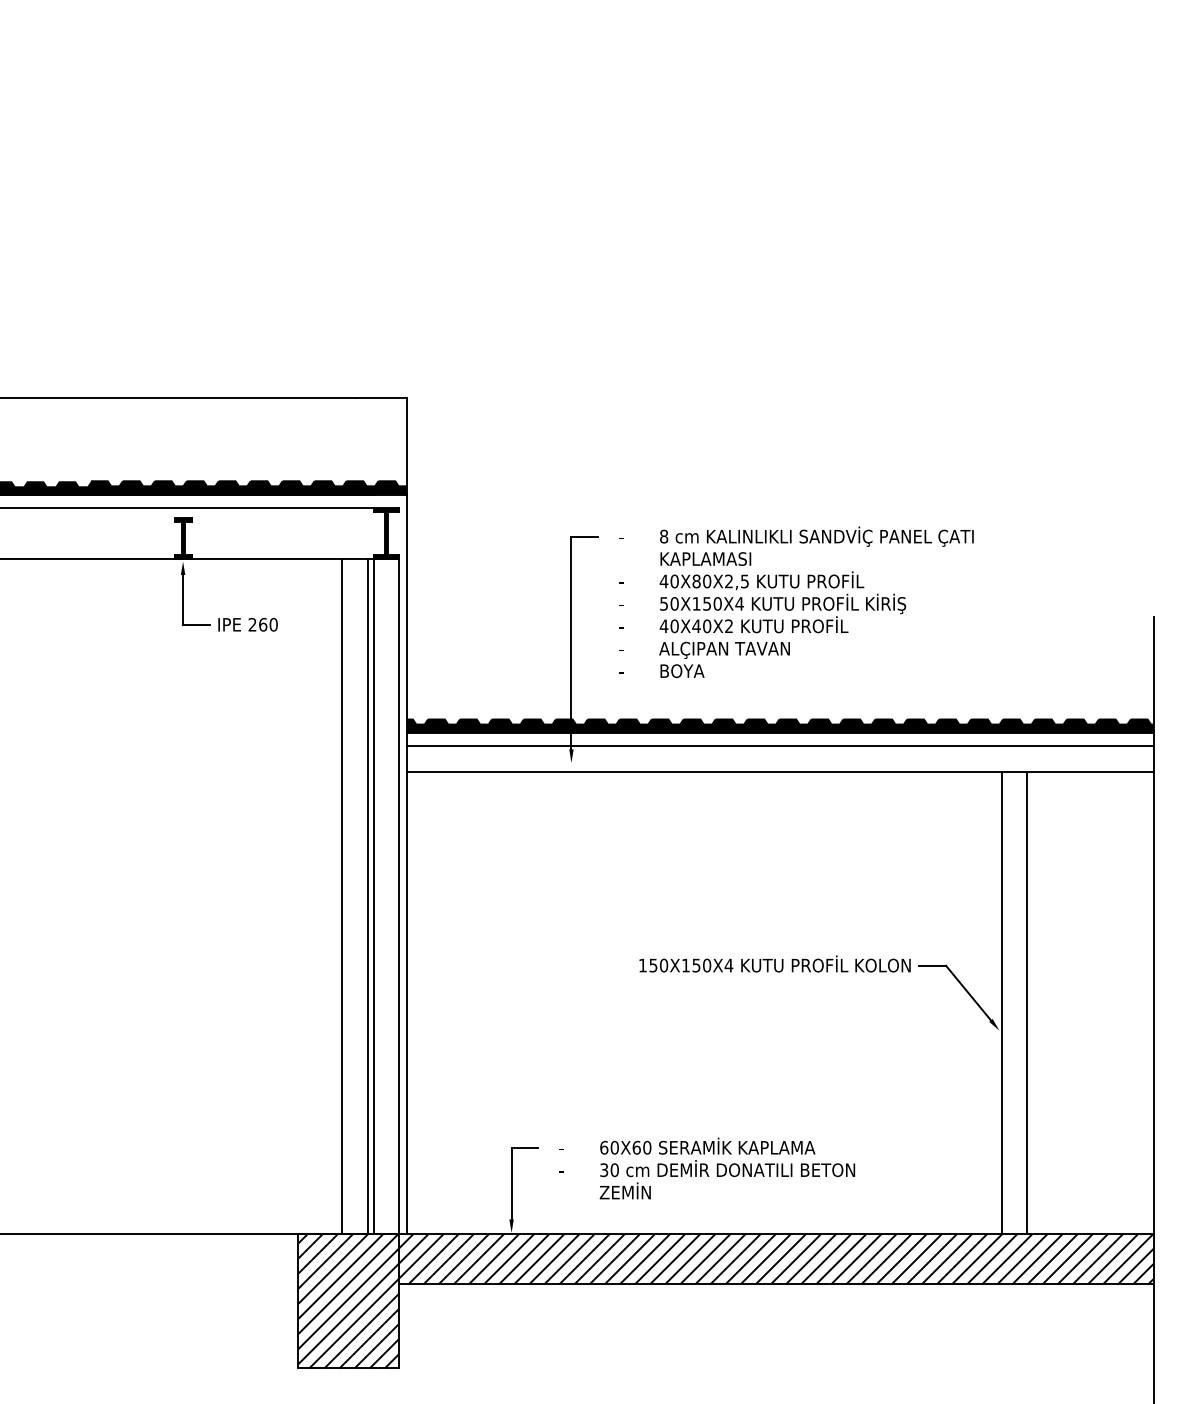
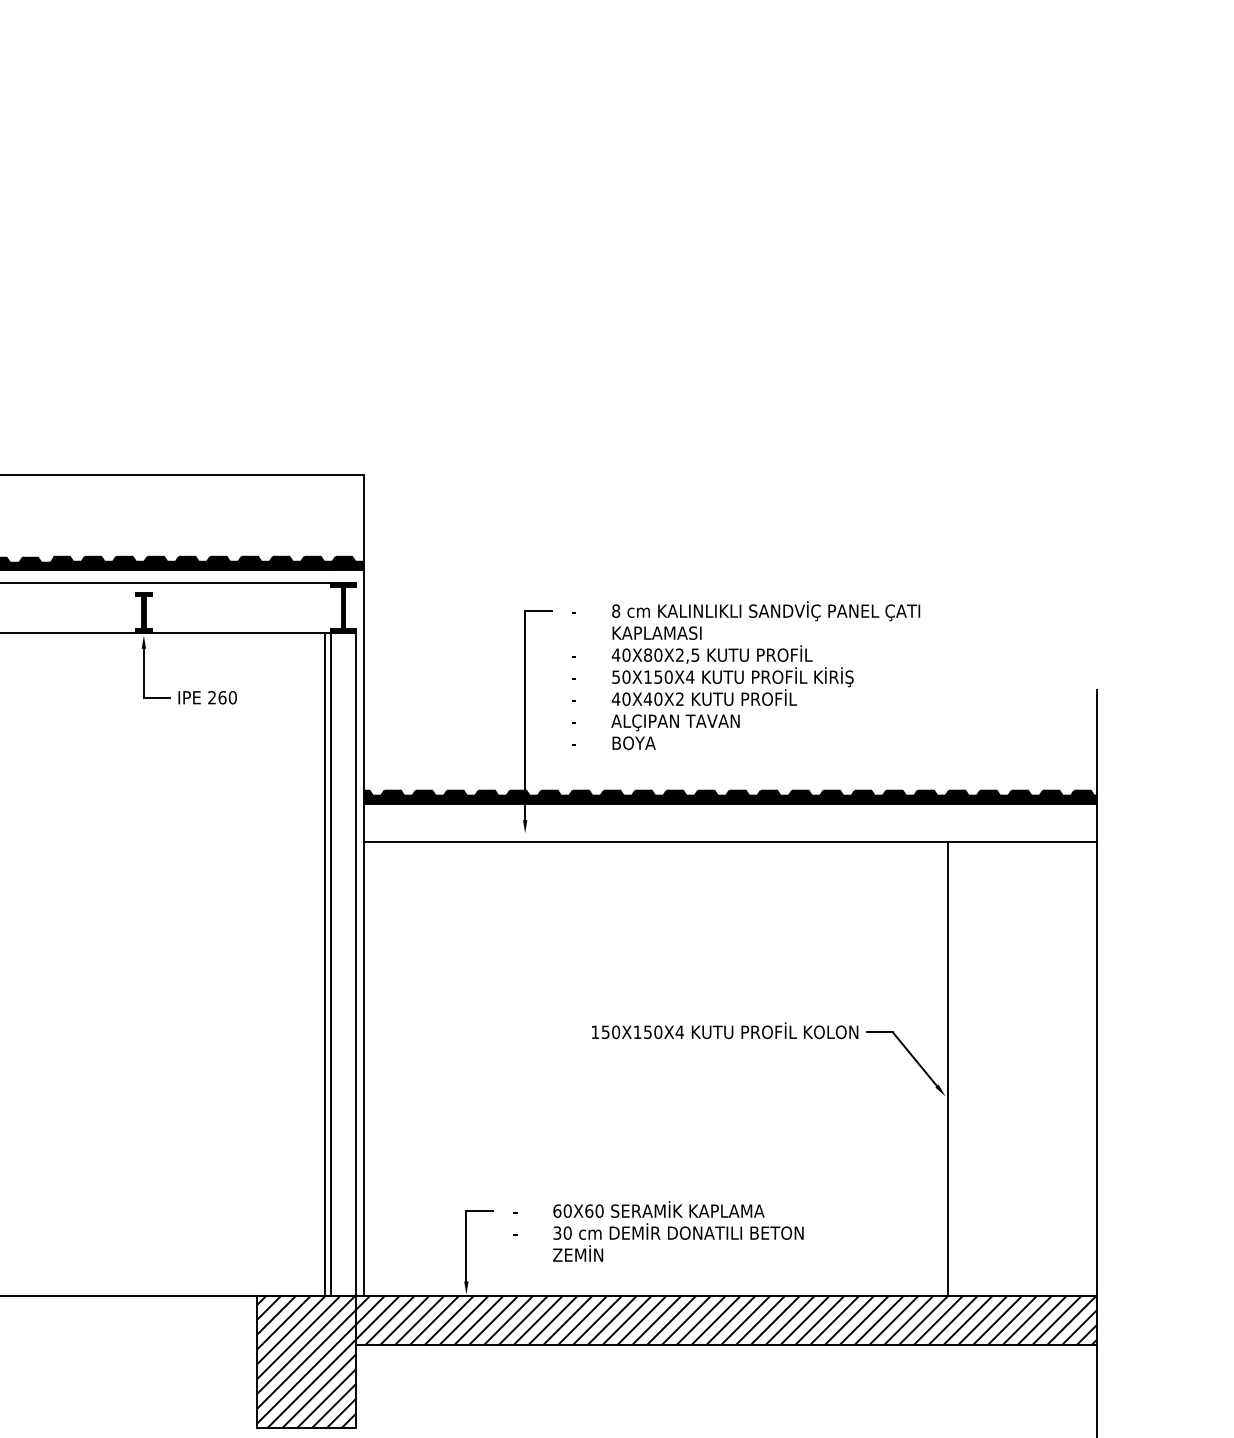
line: (779, 746) -> (729, 817), removed
line: (342, 895) -> (300, 963), removed
line: (1027, 1002) -> (972, 1068), removed

